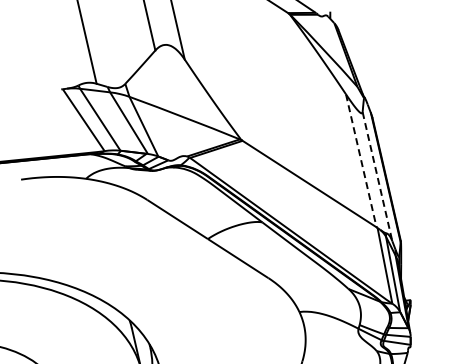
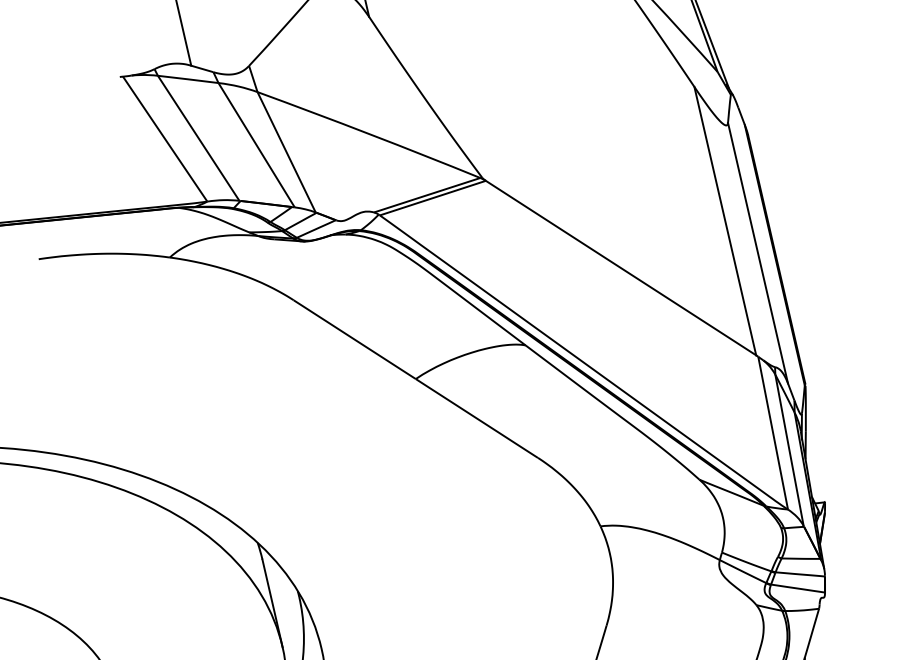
line: (361, 161) -> (725, 222), dashed -> solid
line: (377, 177) -> (758, 254), dashed -> solid

